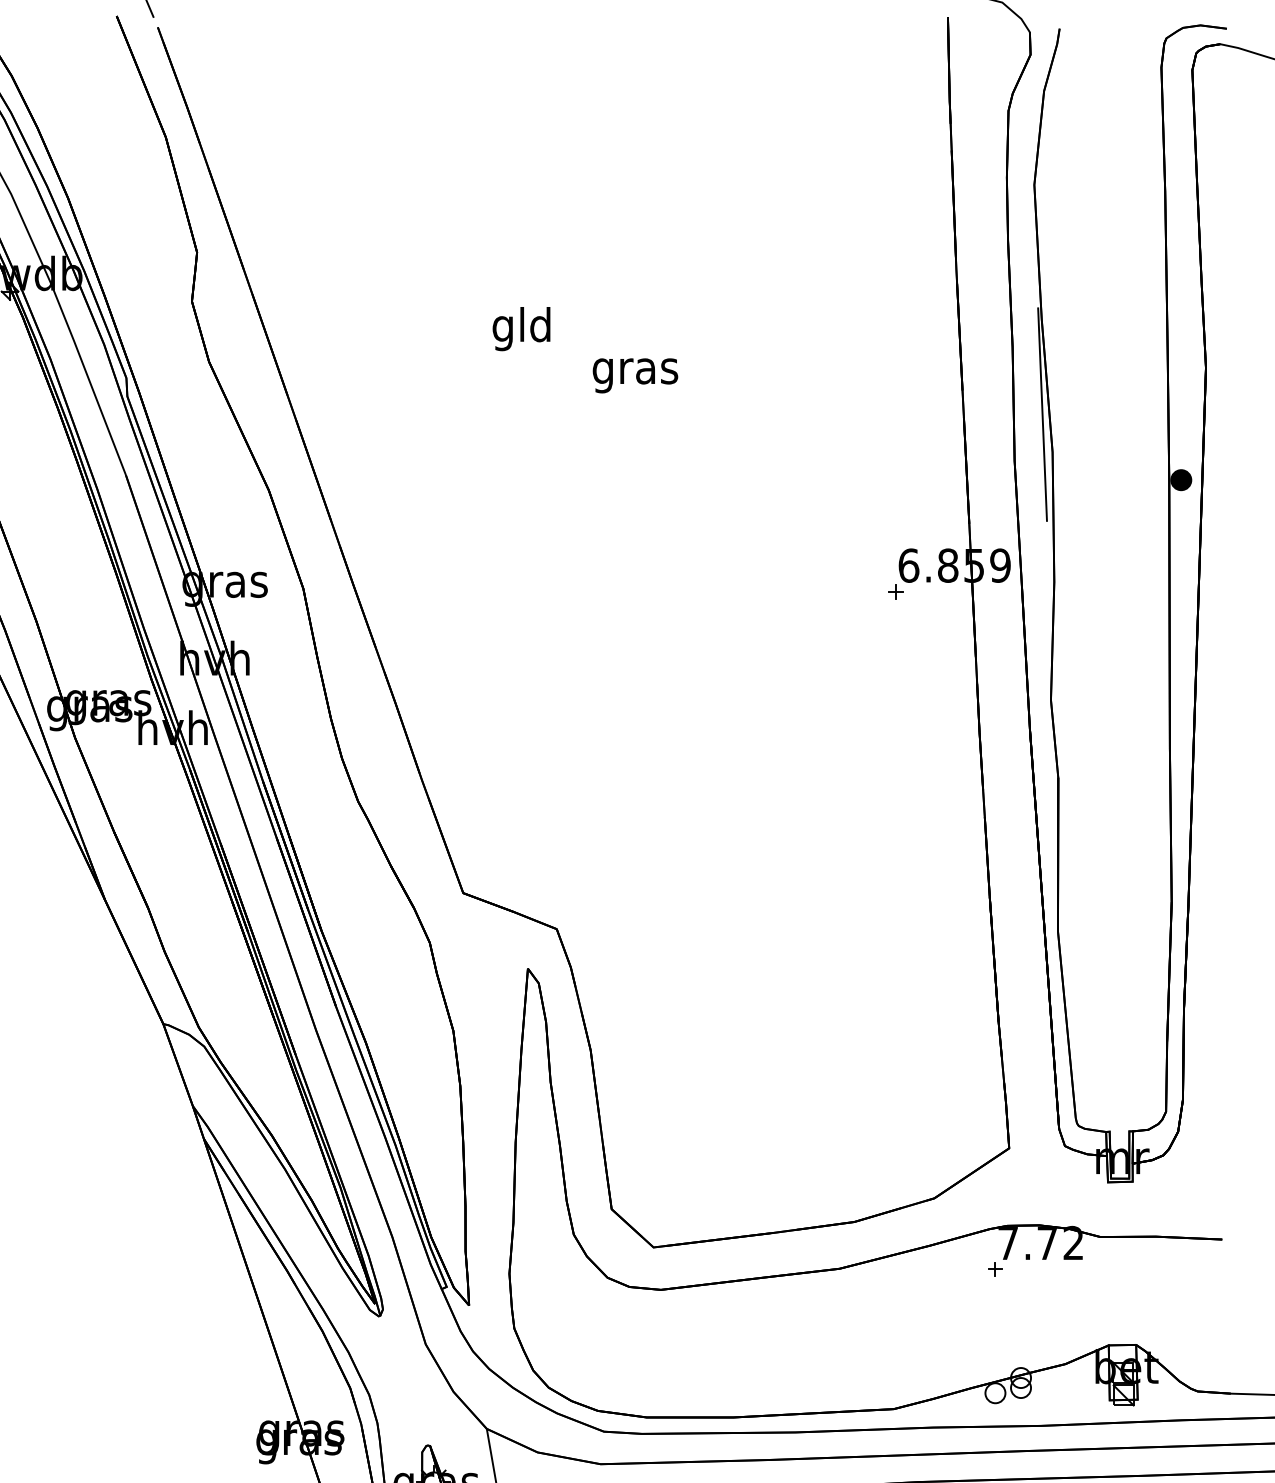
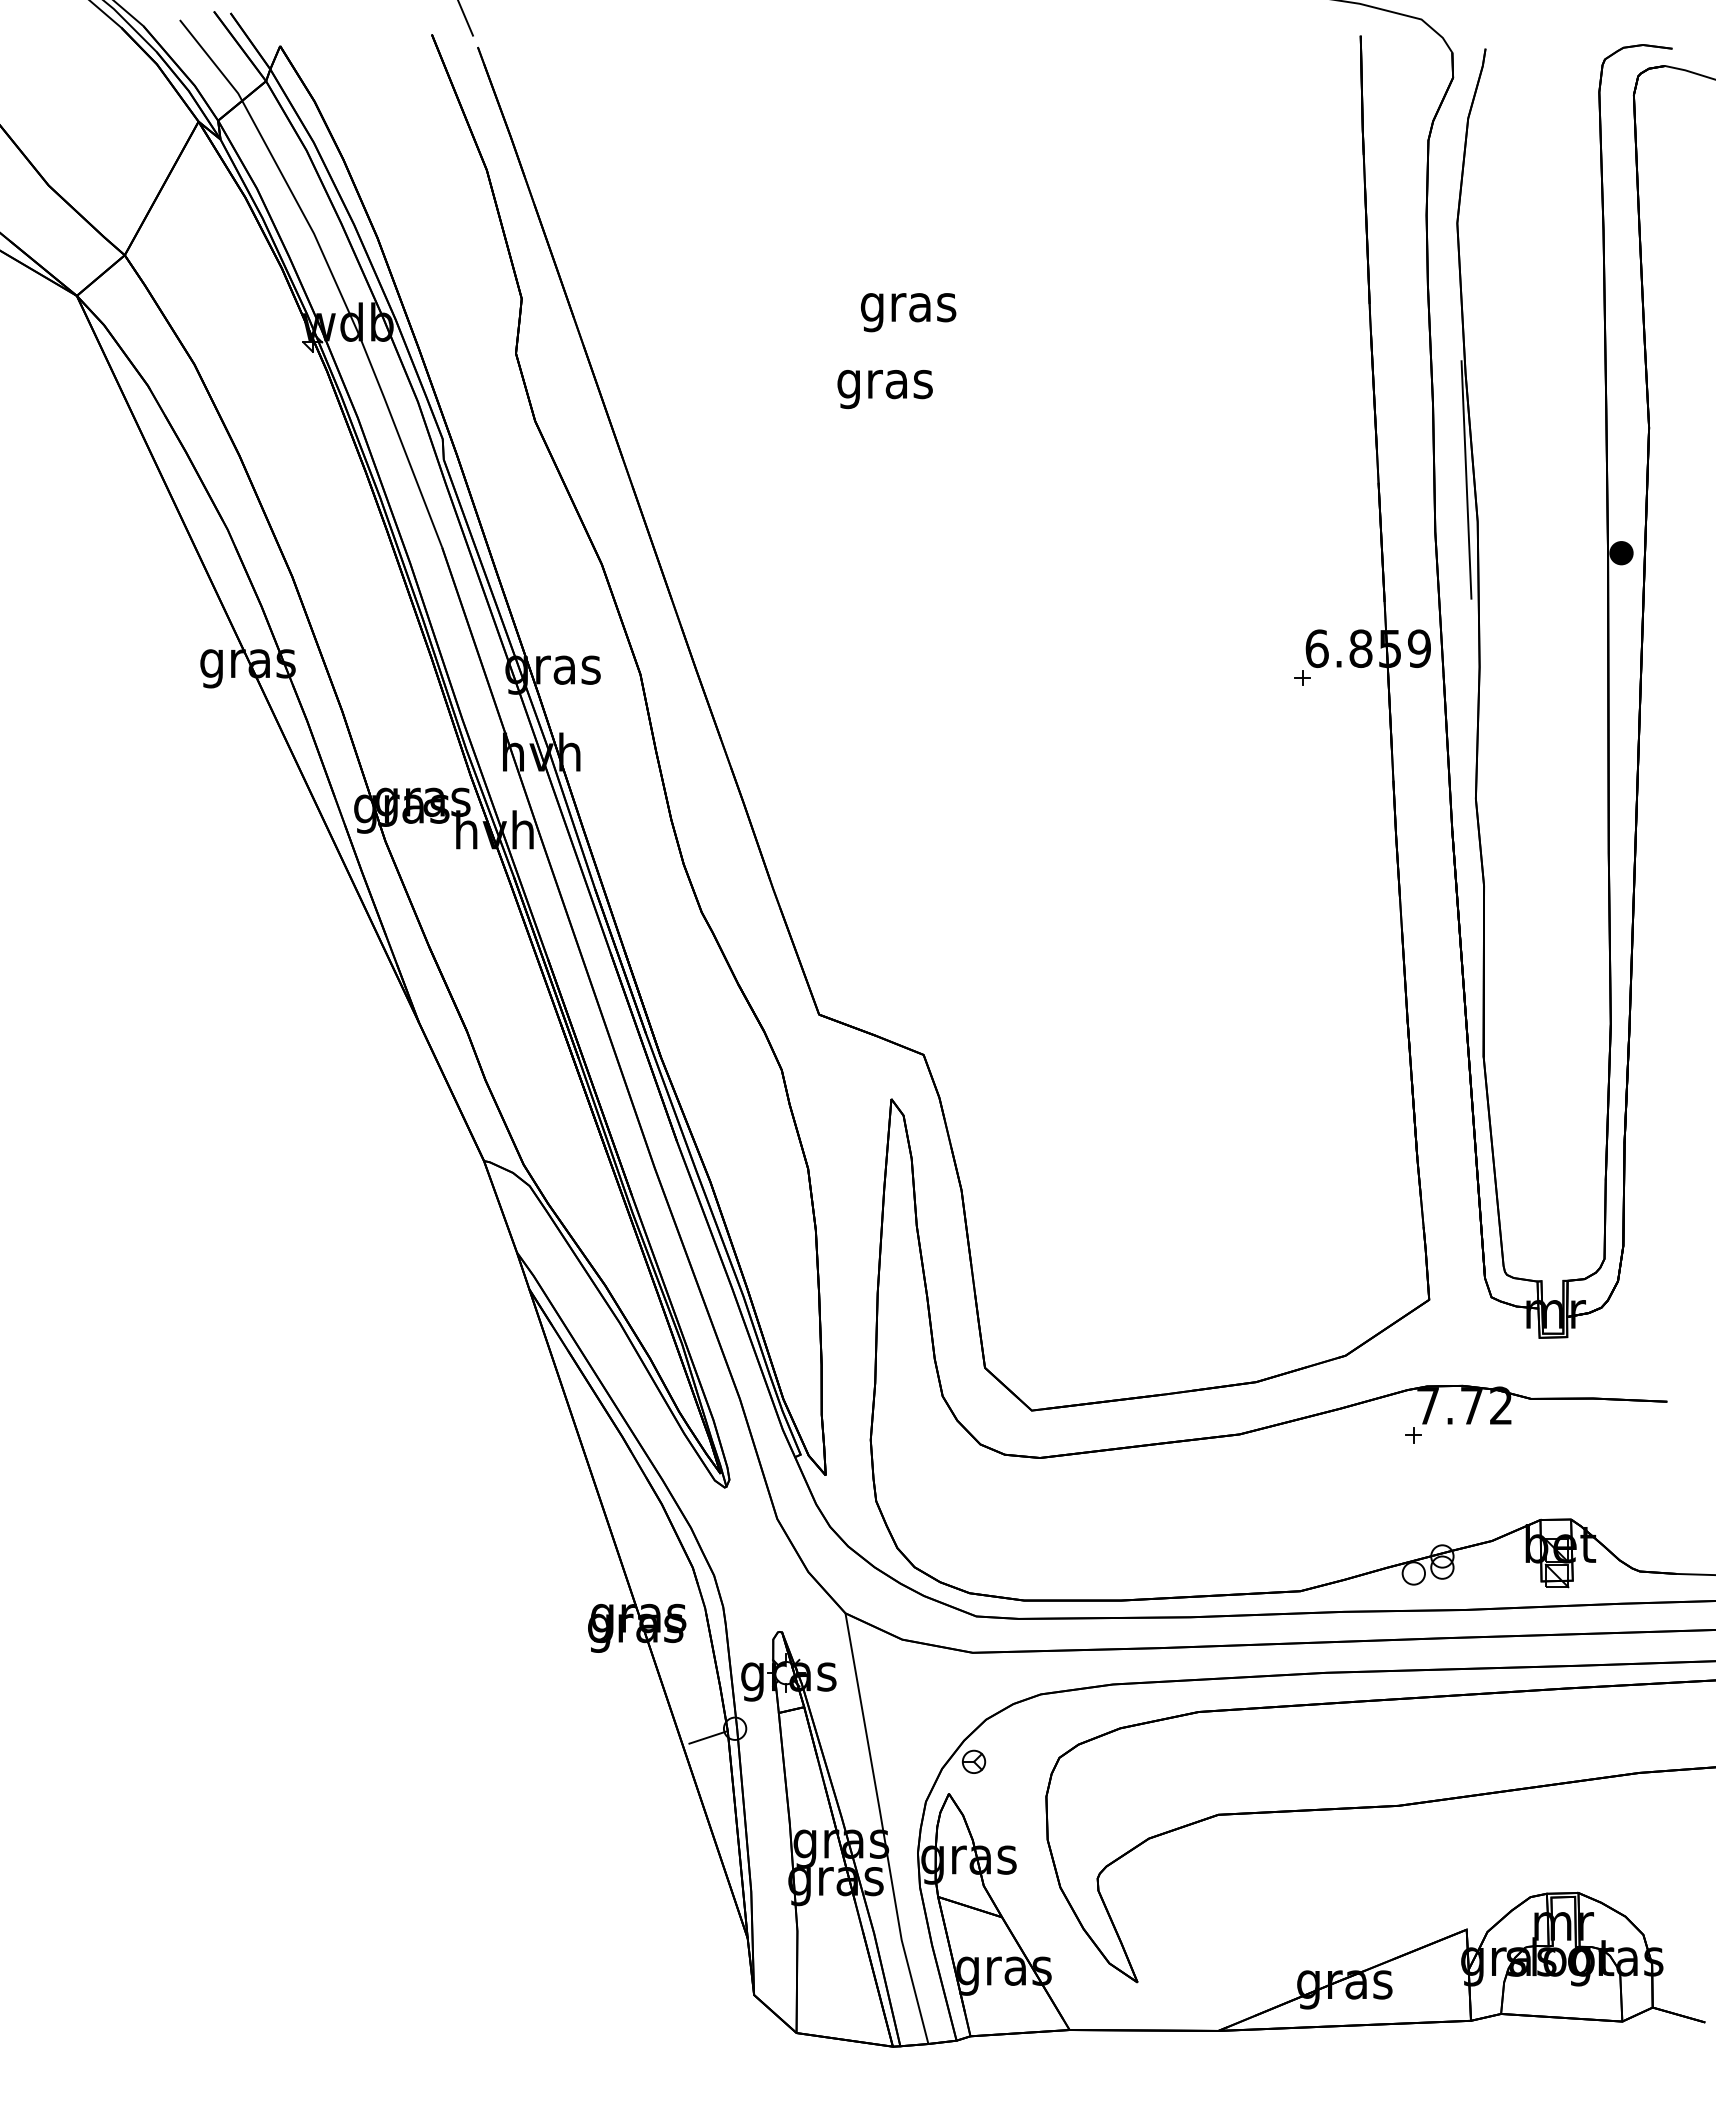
text: (521, 329) -> (884, 384), gld -> gras
text: (635, 375) -> (908, 312), moved

